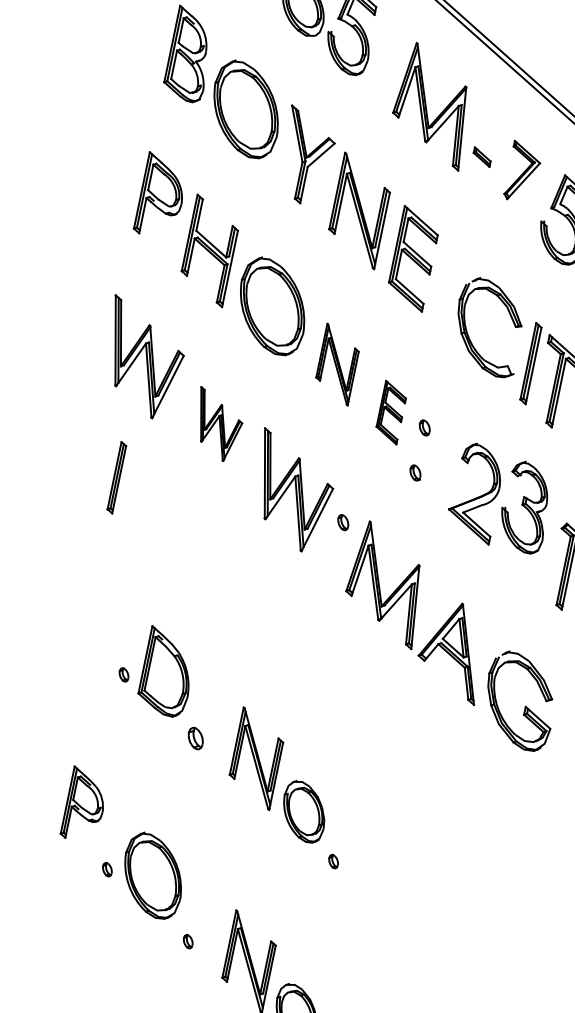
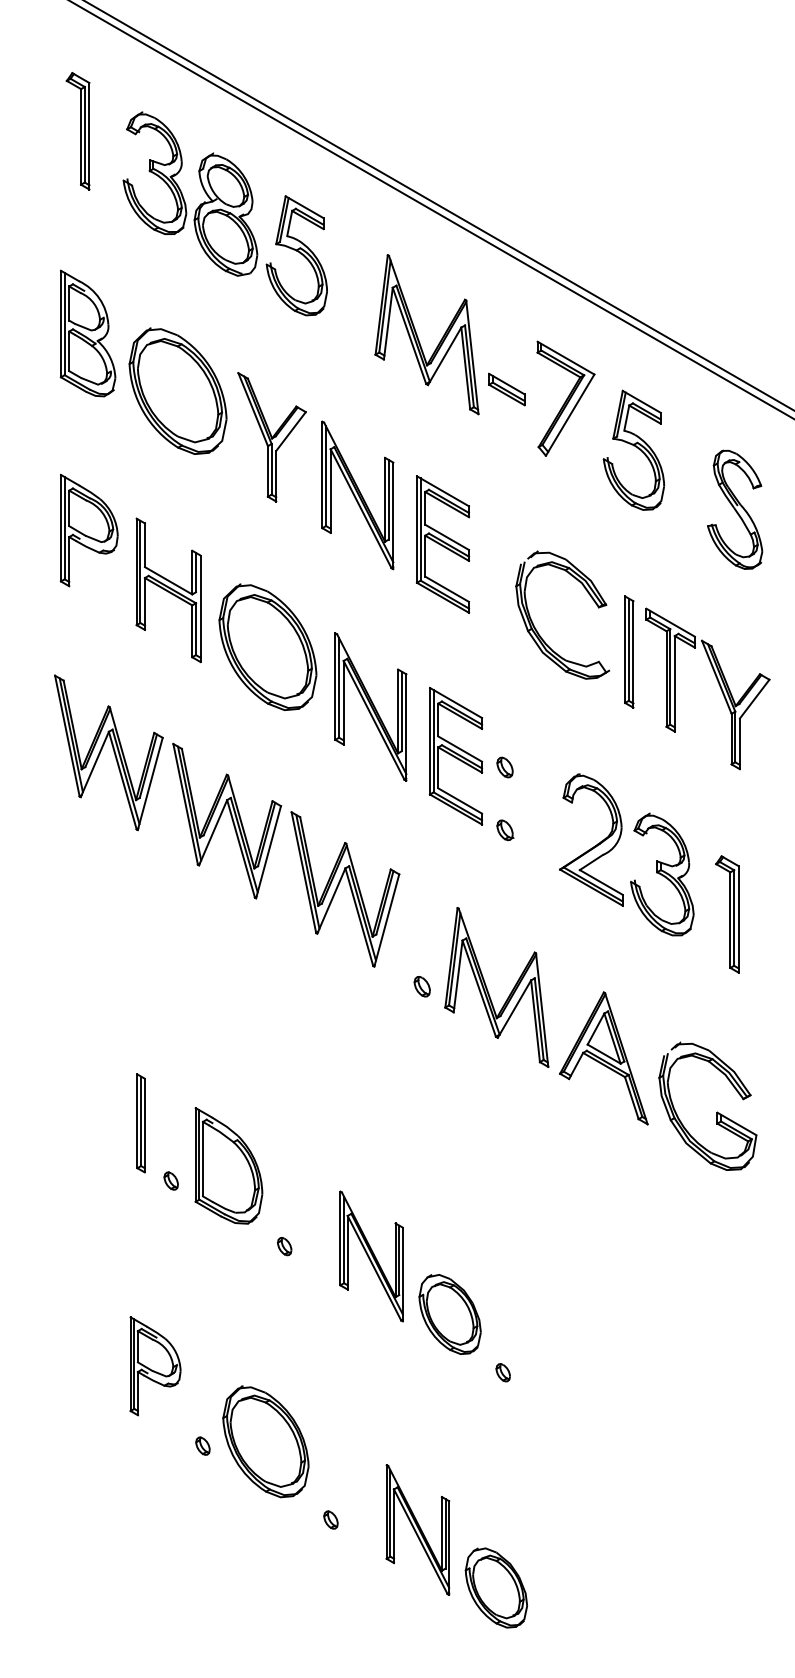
part: (481, 157) -> (506, 389), size x1.43
part: (522, 172) -> (565, 398), size x1.43
part: (337, 364) -> (370, 706), size x1.43
part: (390, 412) -> (455, 756), size x1.67
part: (217, 424) -> (227, 820), size x1.67
part: (116, 477) -> (140, 1123), moved
part: (526, 507) -> (662, 874), moved
part: (342, 522) -> (421, 986), moved
part: (195, 738) -> (284, 1246), size x0.62

